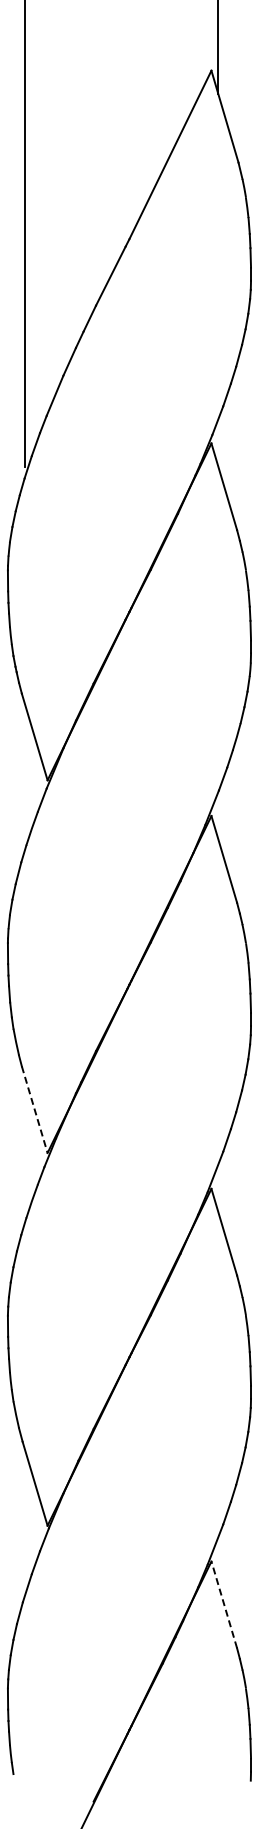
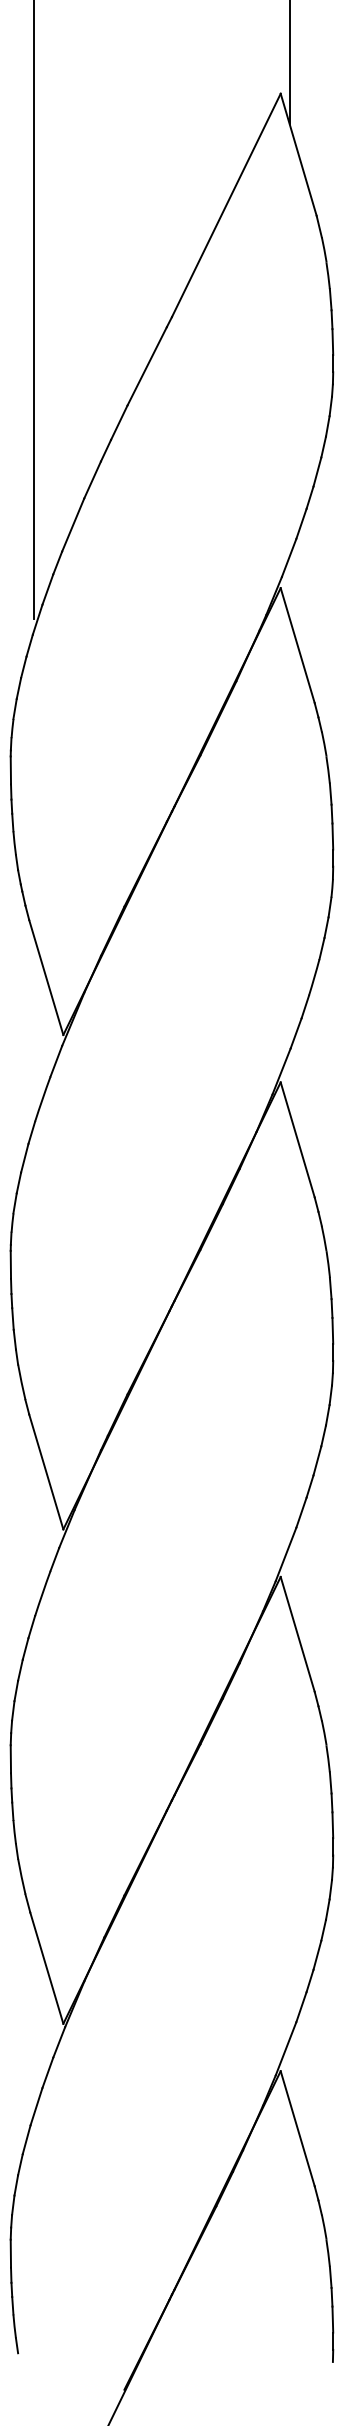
line: (34, 1110) -> (45, 1472), dashed -> solid
line: (224, 1604) -> (298, 2128), dashed -> solid

